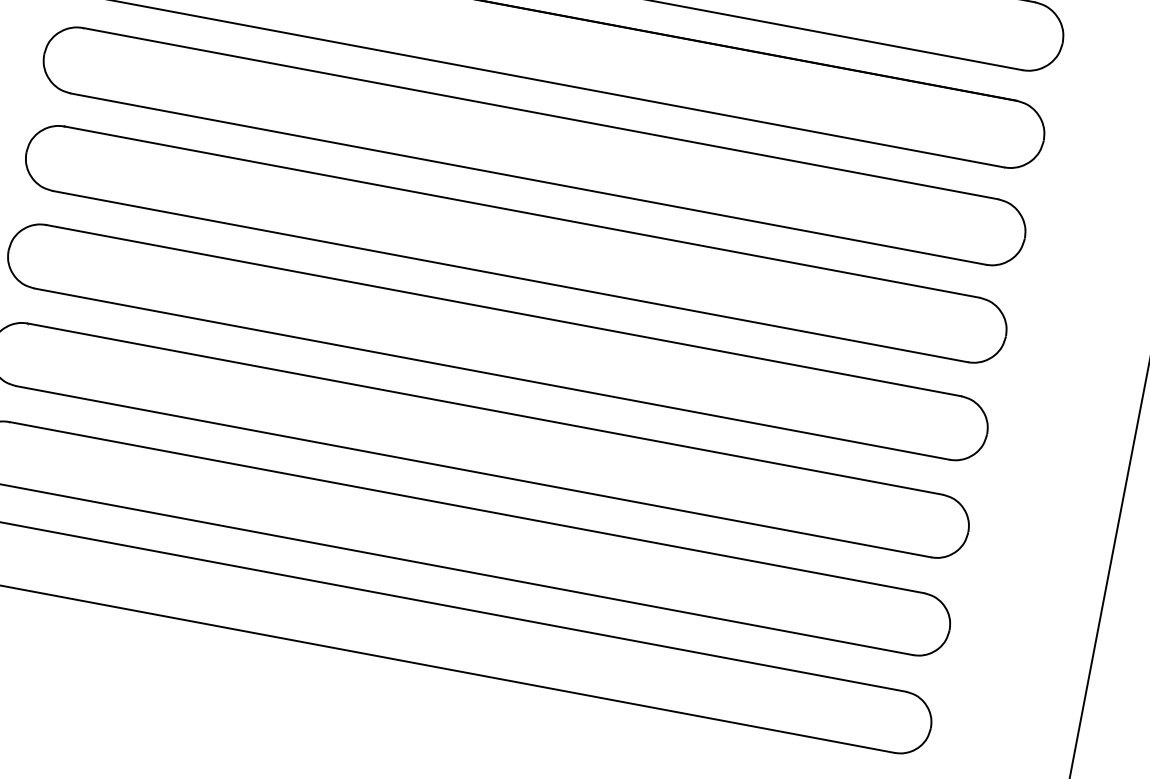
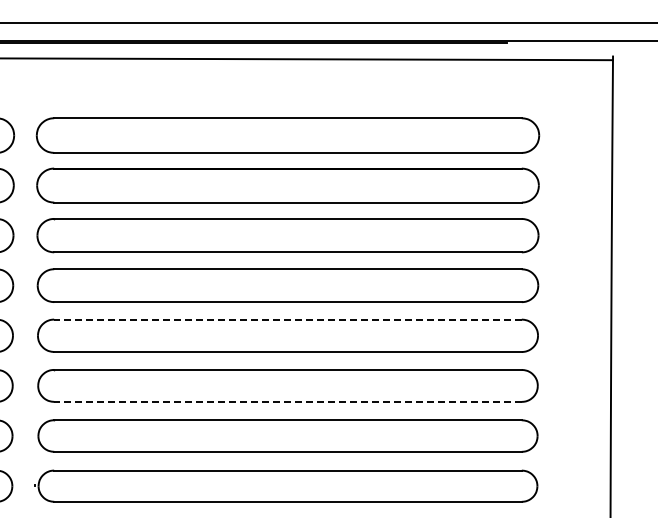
line: (502, 310) -> (287, 319), solid -> dashed
line: (474, 471) -> (288, 401), solid -> dashed

